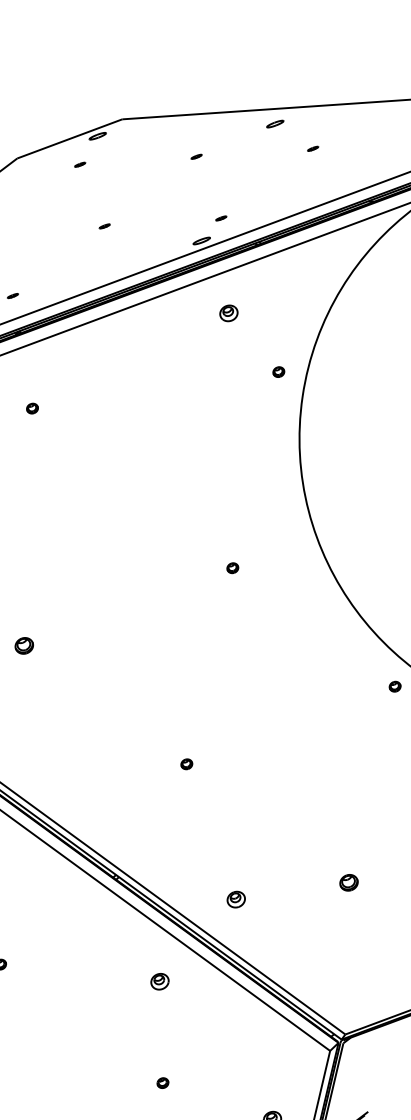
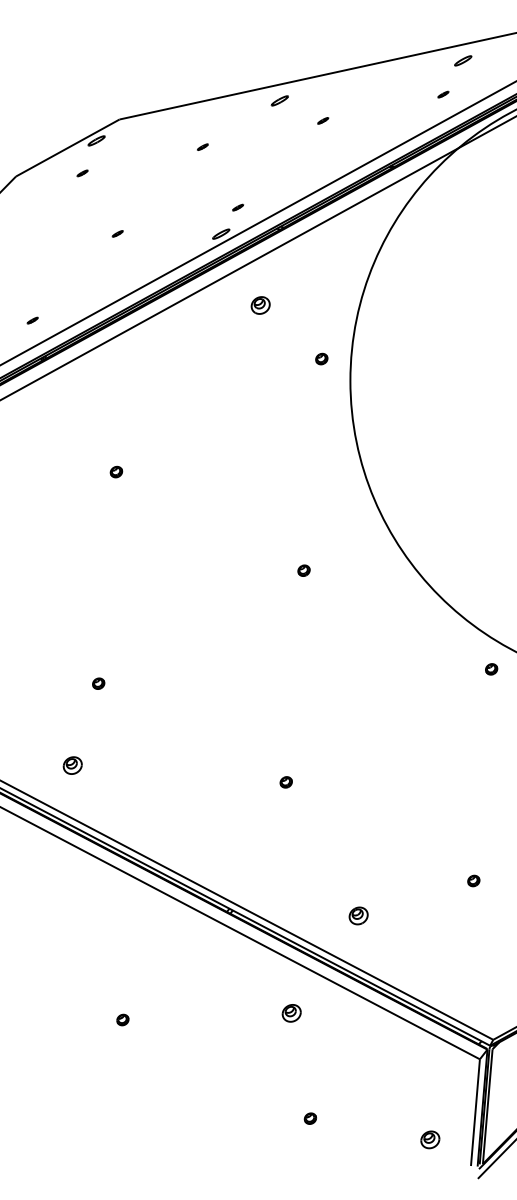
part: (32, 408) -> (116, 471), moved
part: (24, 645) -> (98, 683), size x0.62
part: (348, 882) -> (473, 880), size x0.62

